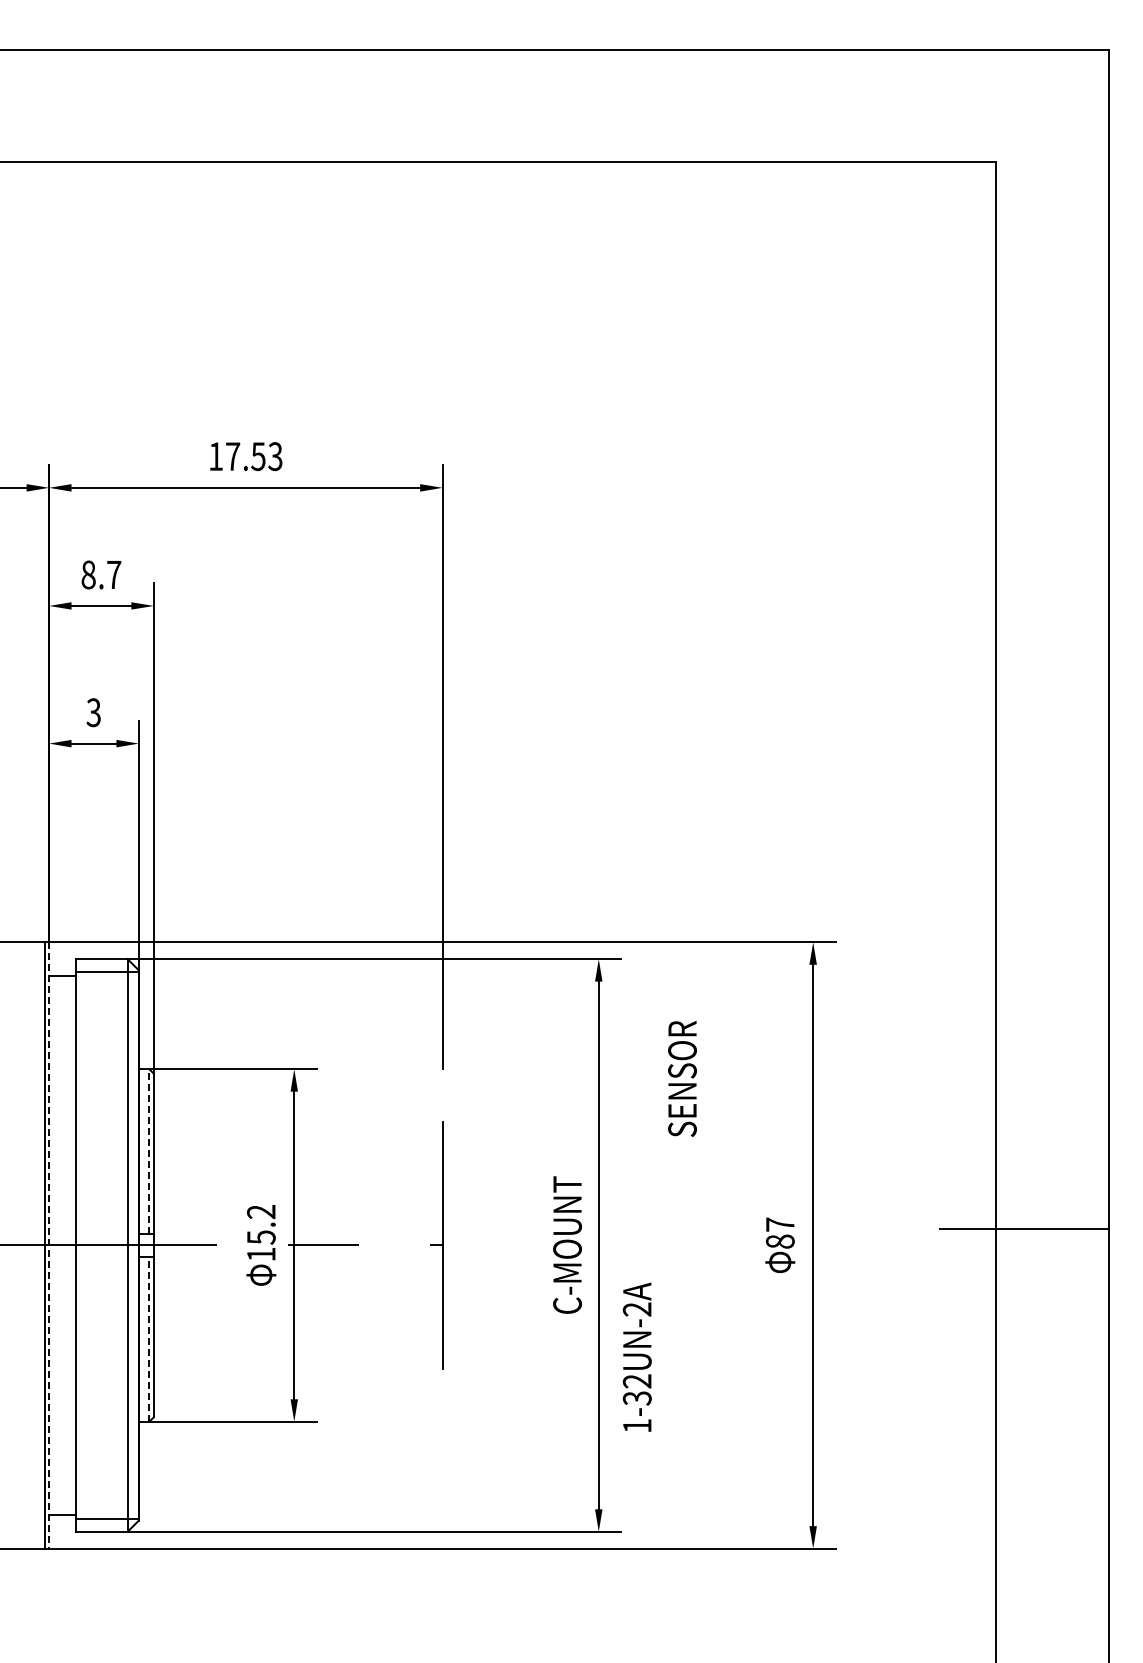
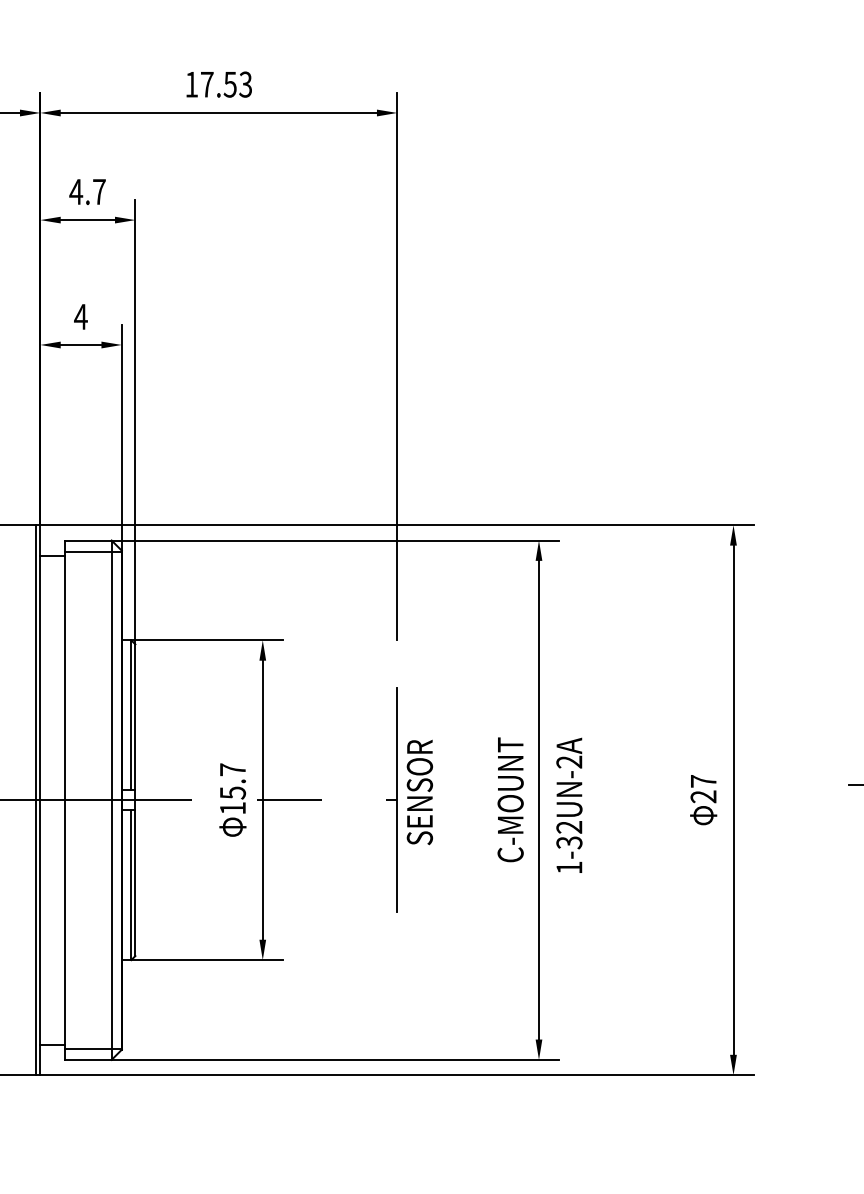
text: (88, 574) -> (76, 191), 8.7 -> 4.7
text: (93, 712) -> (80, 316), 3 -> 4
text: (682, 1078) -> (419, 792), moved
line: (149, 1151) -> (131, 714), dashed -> solid
text: (260, 1211) -> (232, 769), 15.2 -> 15.7
text: (779, 1241) -> (702, 796), 87 -> 27
line: (49, 1245) -> (40, 800), dashed -> solid
line: (149, 1339) -> (131, 885), dashed -> solid
text: (636, 1356) -> (568, 804), moved

